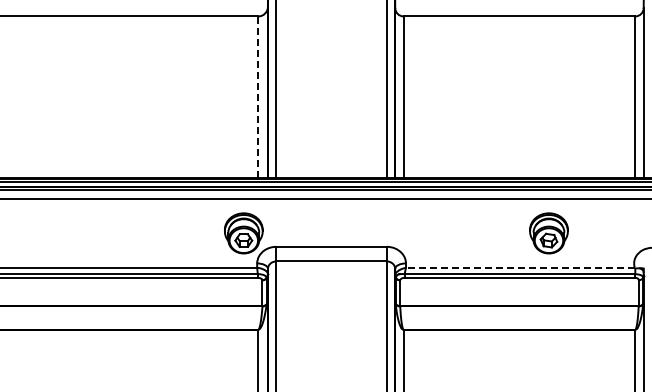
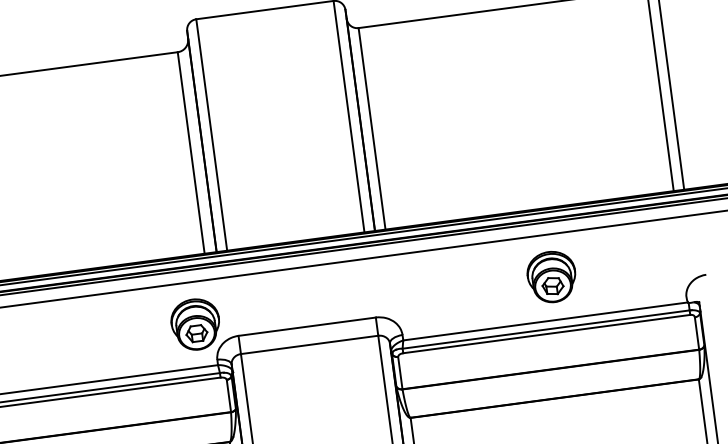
line: (258, 97) -> (191, 153), dashed -> solid
part: (548, 233) -> (551, 277), moved
line: (519, 267) -> (544, 321), dashed -> solid

